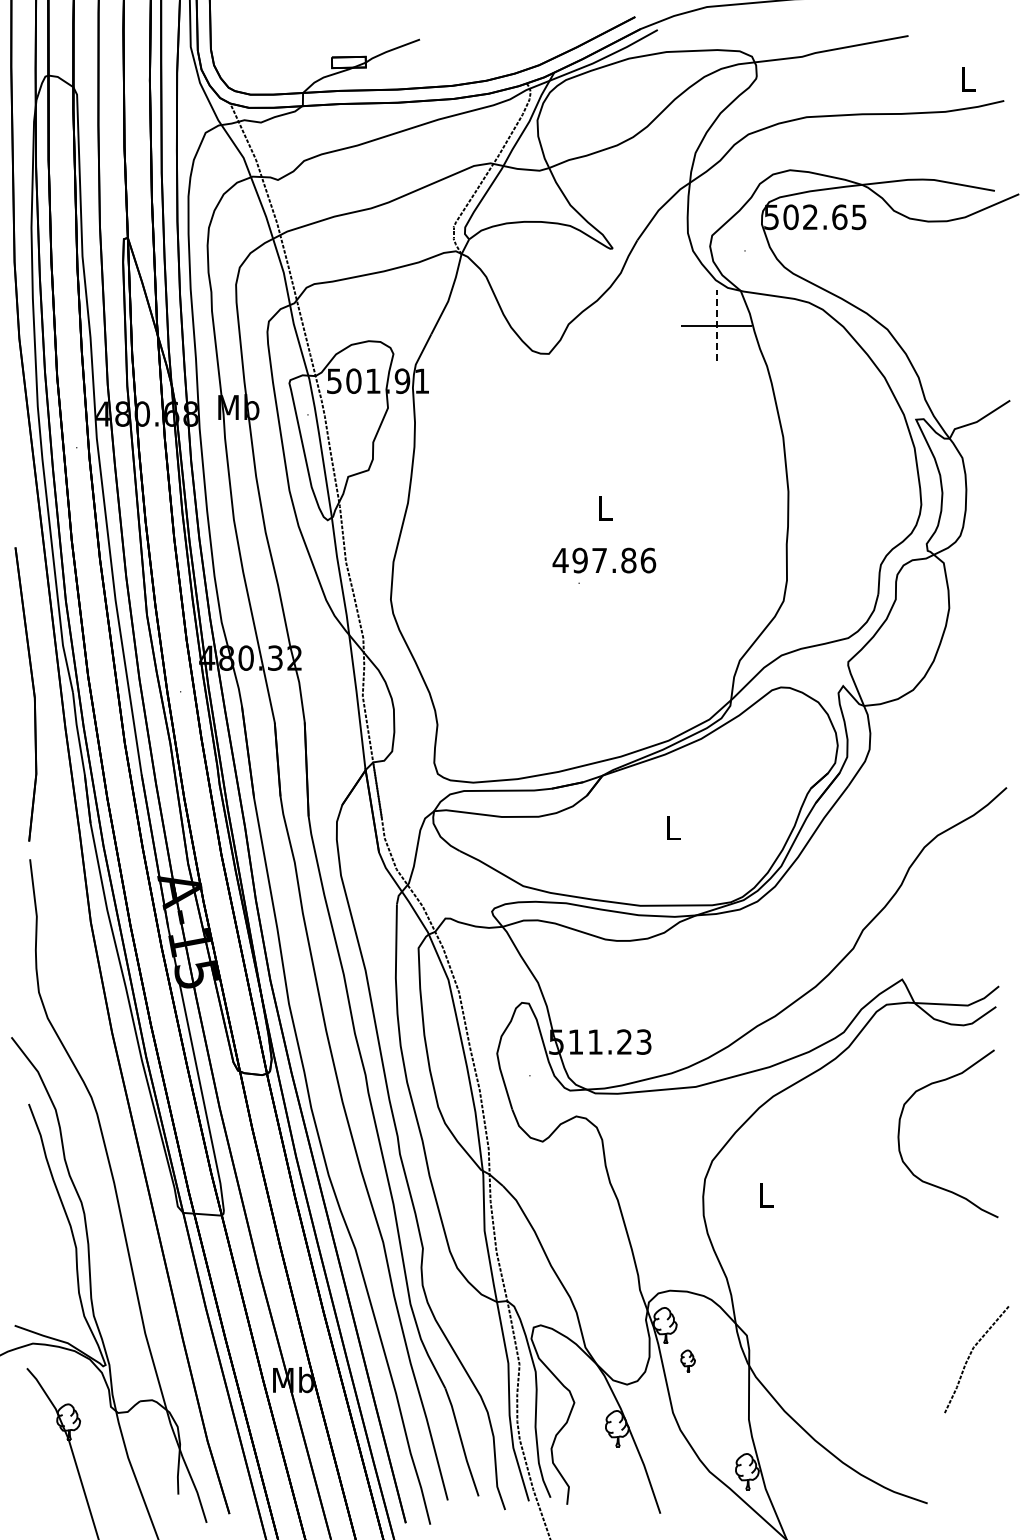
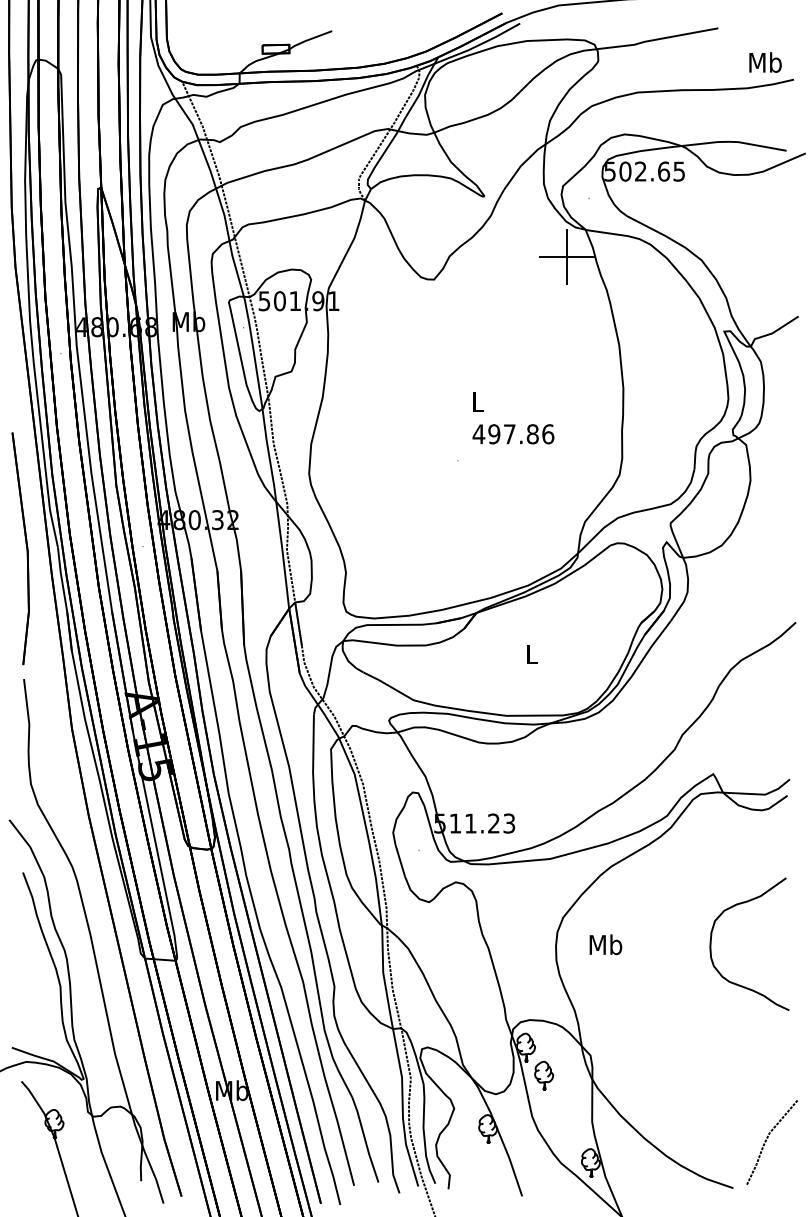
text: (967, 79) -> (764, 62), L -> Mb
line: (716, 325) -> (566, 257), dashed -> solid
text: (604, 560) -> (513, 434), moved
curve: (900, 1127) -> (711, 939), moved
text: (765, 1195) -> (605, 944), L -> Mb
line: (971, 1354) -> (768, 1138), moved
part: (687, 1360) -> (543, 1075), size x1.67

